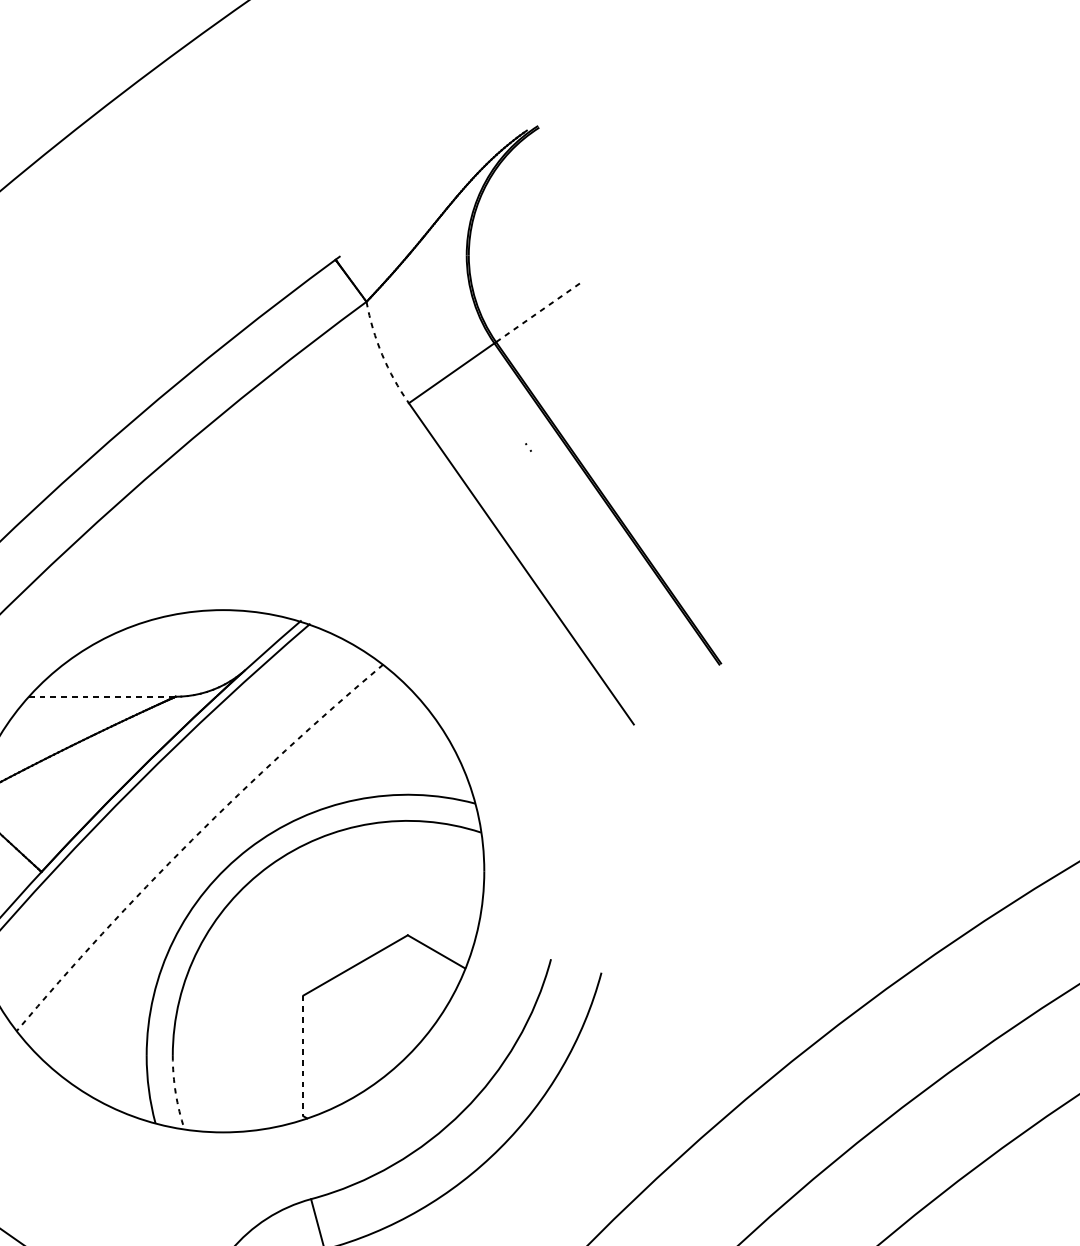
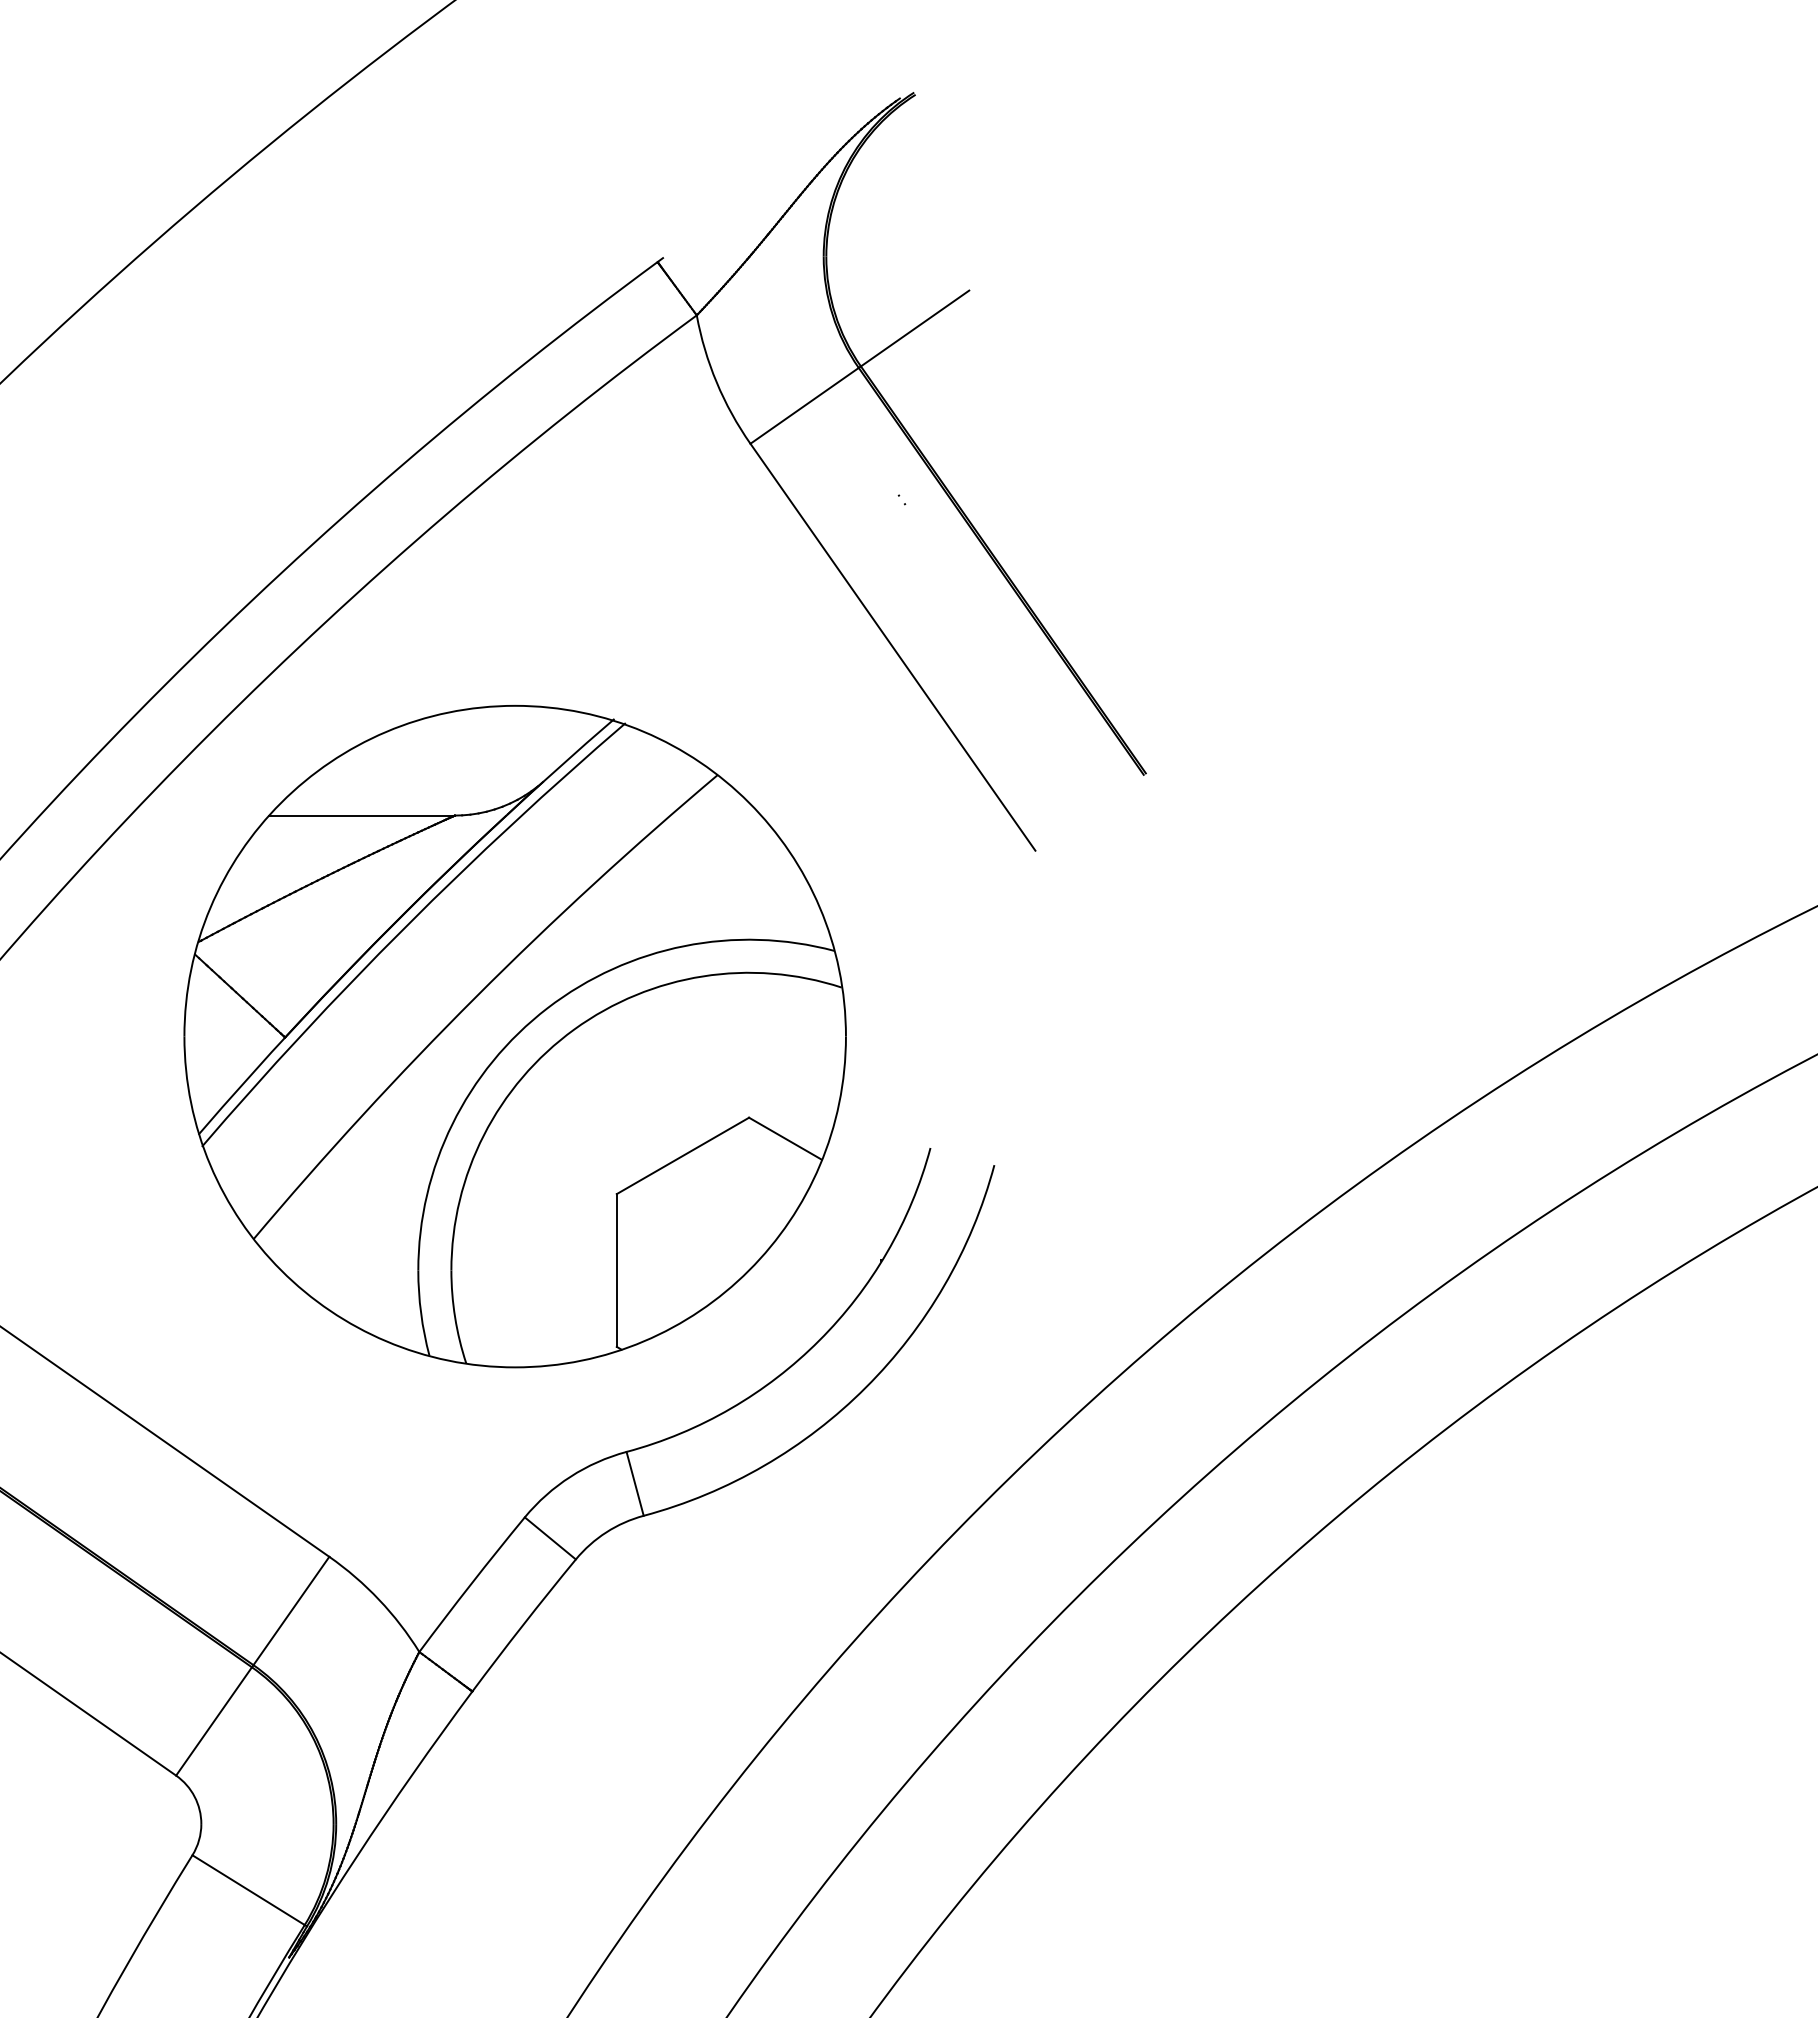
line: (539, 312) -> (915, 328), dashed -> solid
arc: (382, 354) -> (716, 382), dashed -> solid
line: (102, 696) -> (362, 815), dashed -> solid
arc: (191, 840) -> (475, 997), dashed -> solid
line: (303, 1055) -> (616, 1270), dashed -> solid
arc: (176, 1093) -> (455, 1317), dashed -> solid

